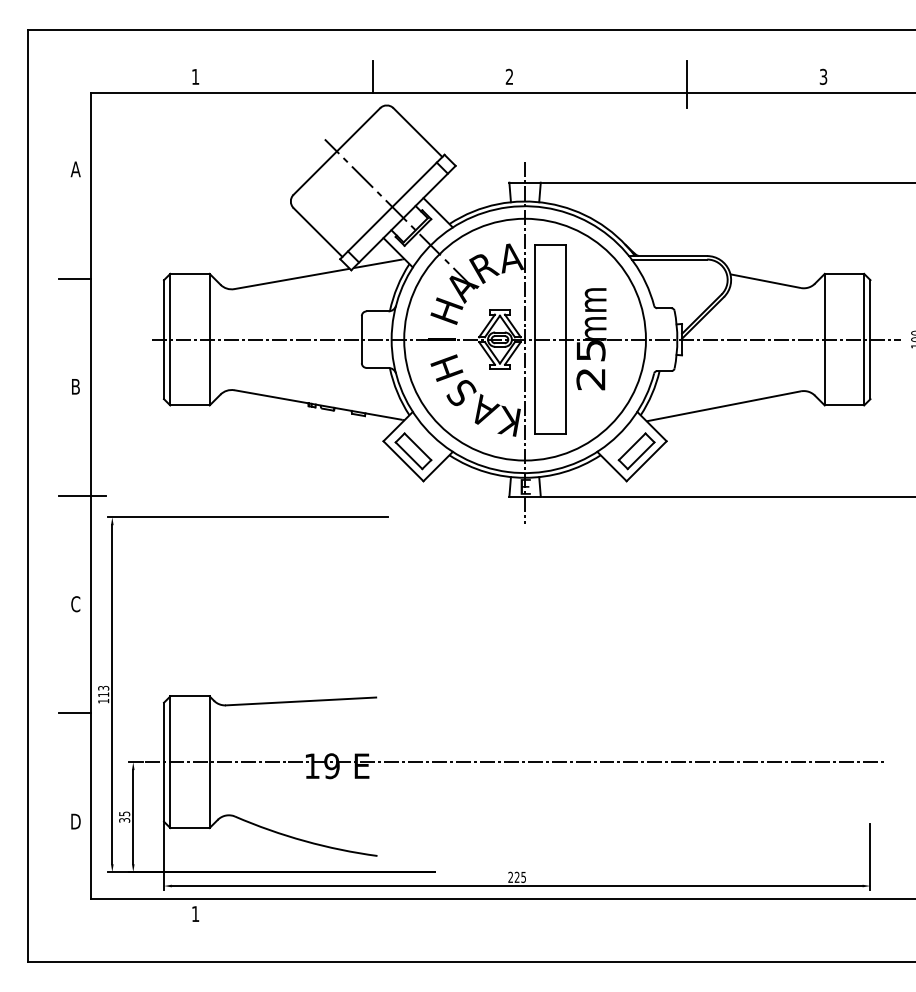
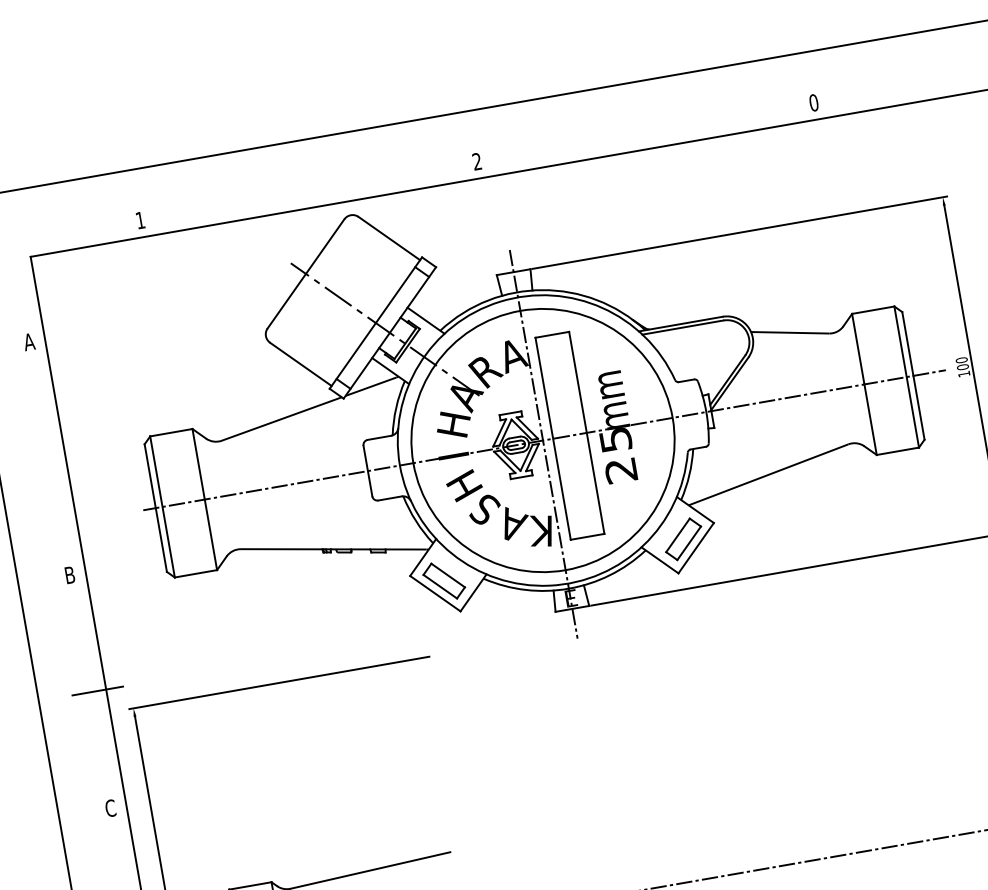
line: (373, 76) -> (331, 186), removed
text: (823, 76) -> (813, 102), 3 -> 0
line: (687, 84) -> (669, 136), removed
line: (74, 278) -> (48, 459), removed

